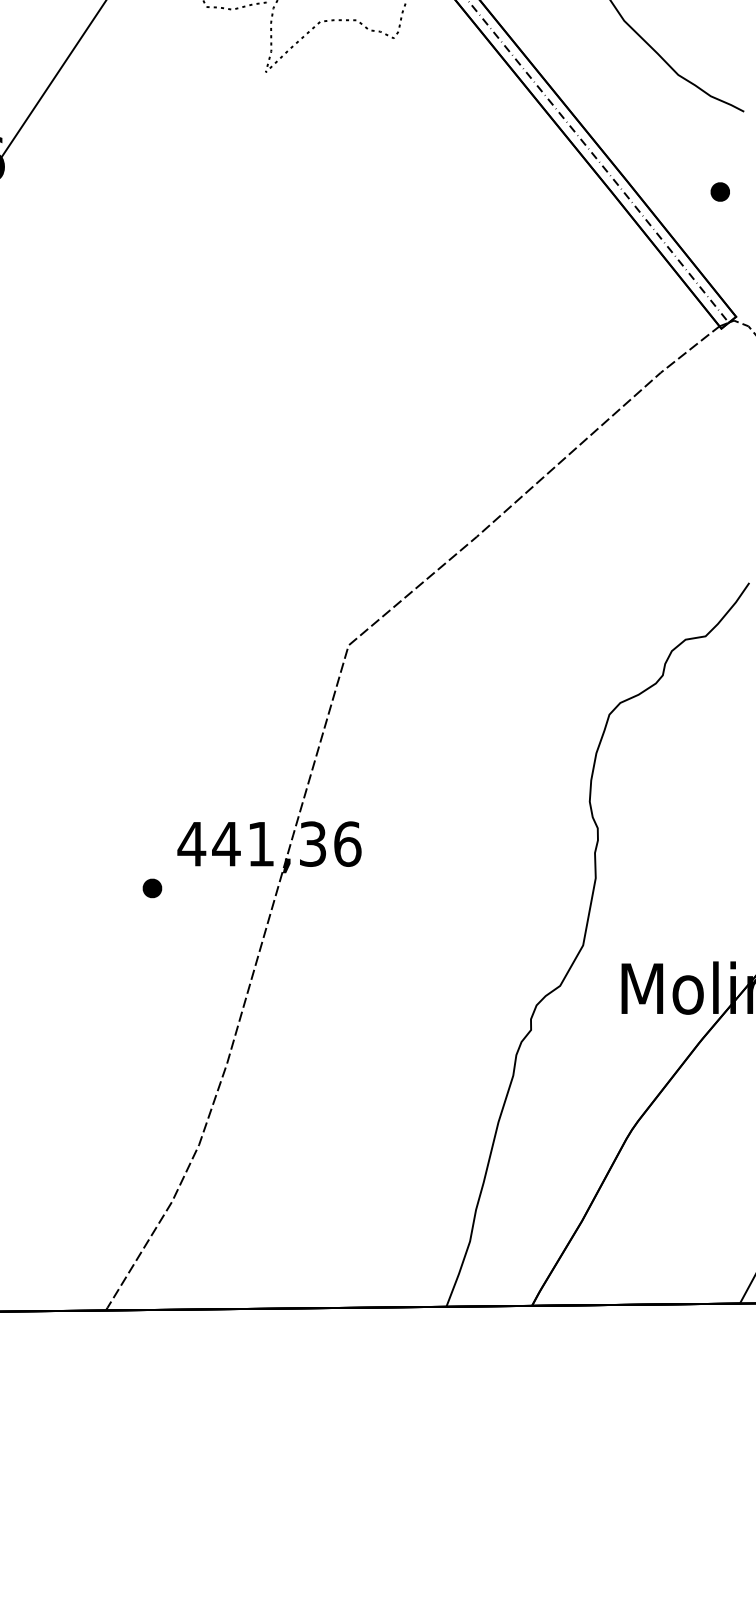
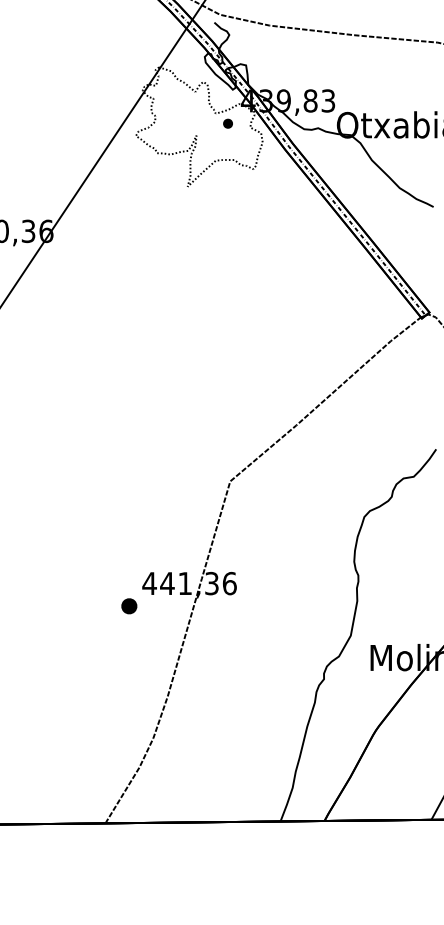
part: (720, 192) -> (421, 248), removed
part: (152, 888) -> (129, 606), size x1.6

